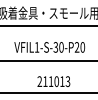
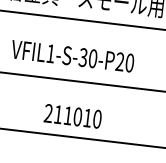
text: (67, 81) -> (96, 118), 211013 -> 211010

